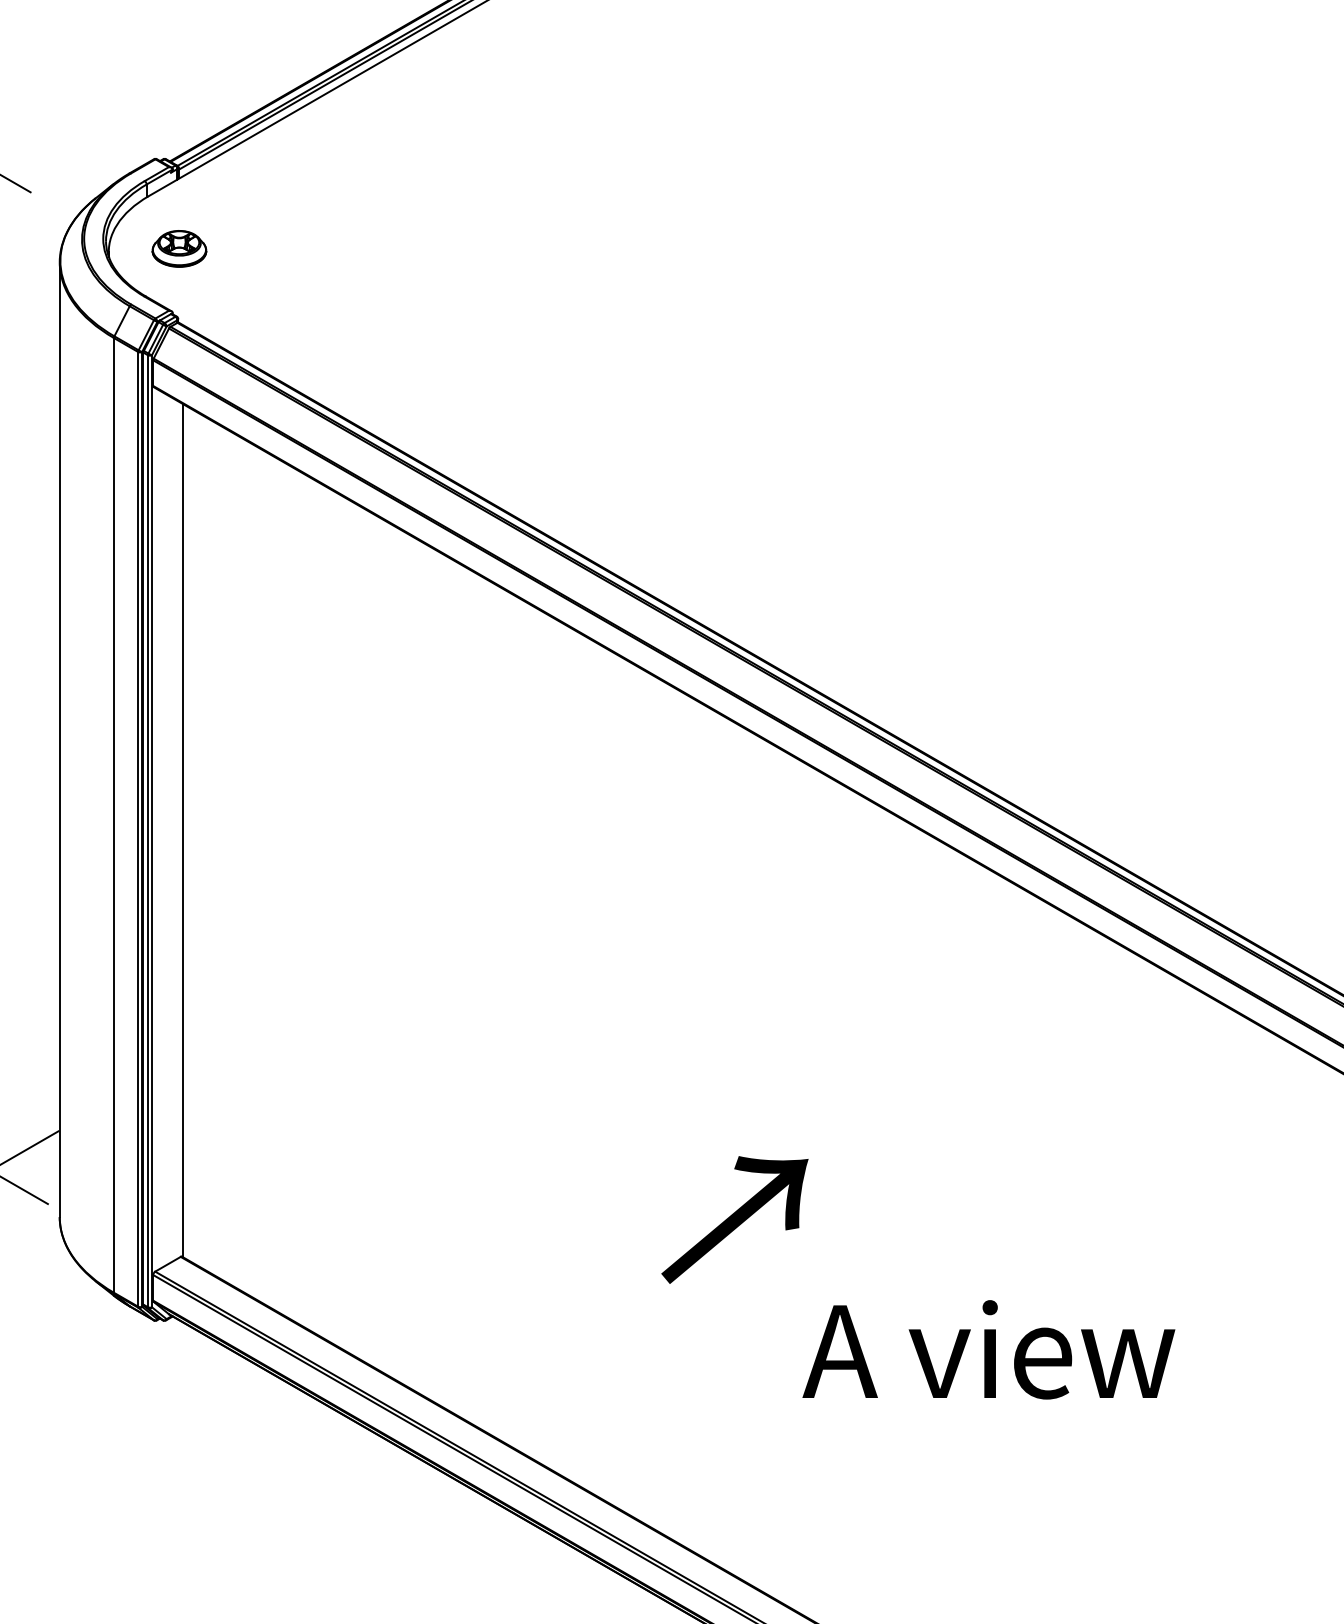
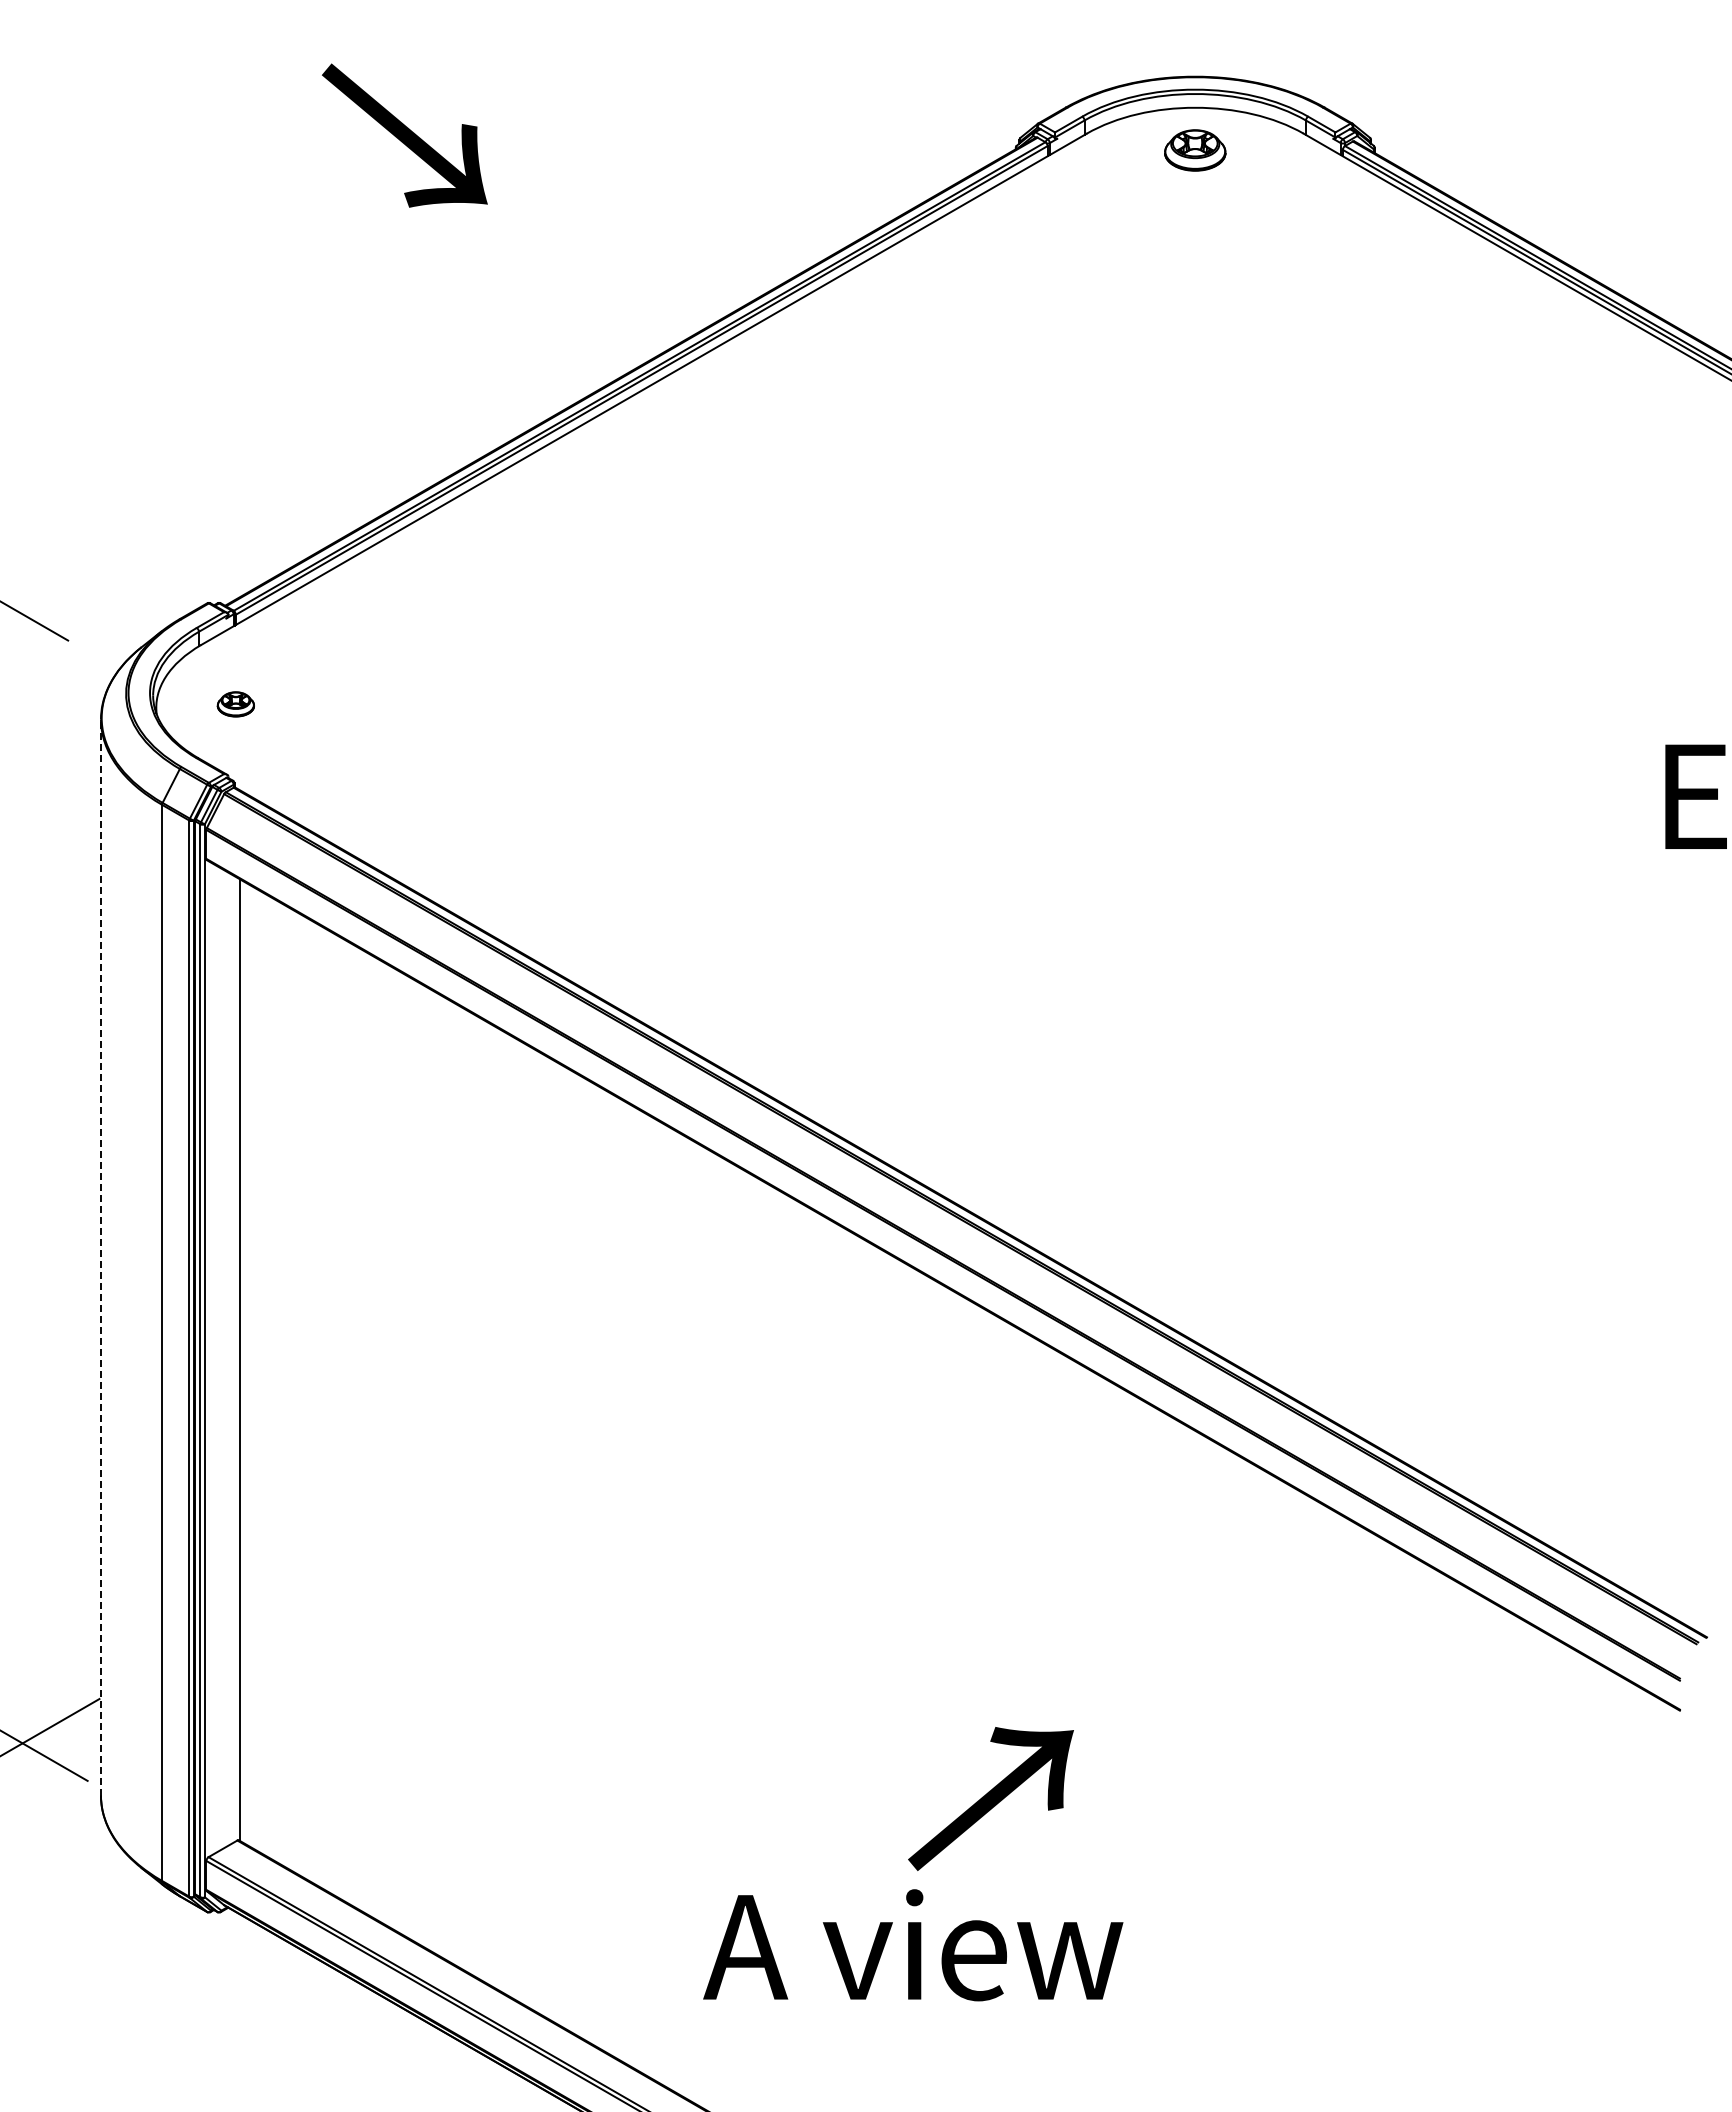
part: (179, 249) -> (235, 704), size x0.6
line: (59, 739) -> (100, 1257), solid -> dashed
text: (734, 1219) -> (990, 1798), moved
text: (989, 1350) -> (913, 1945), moved

